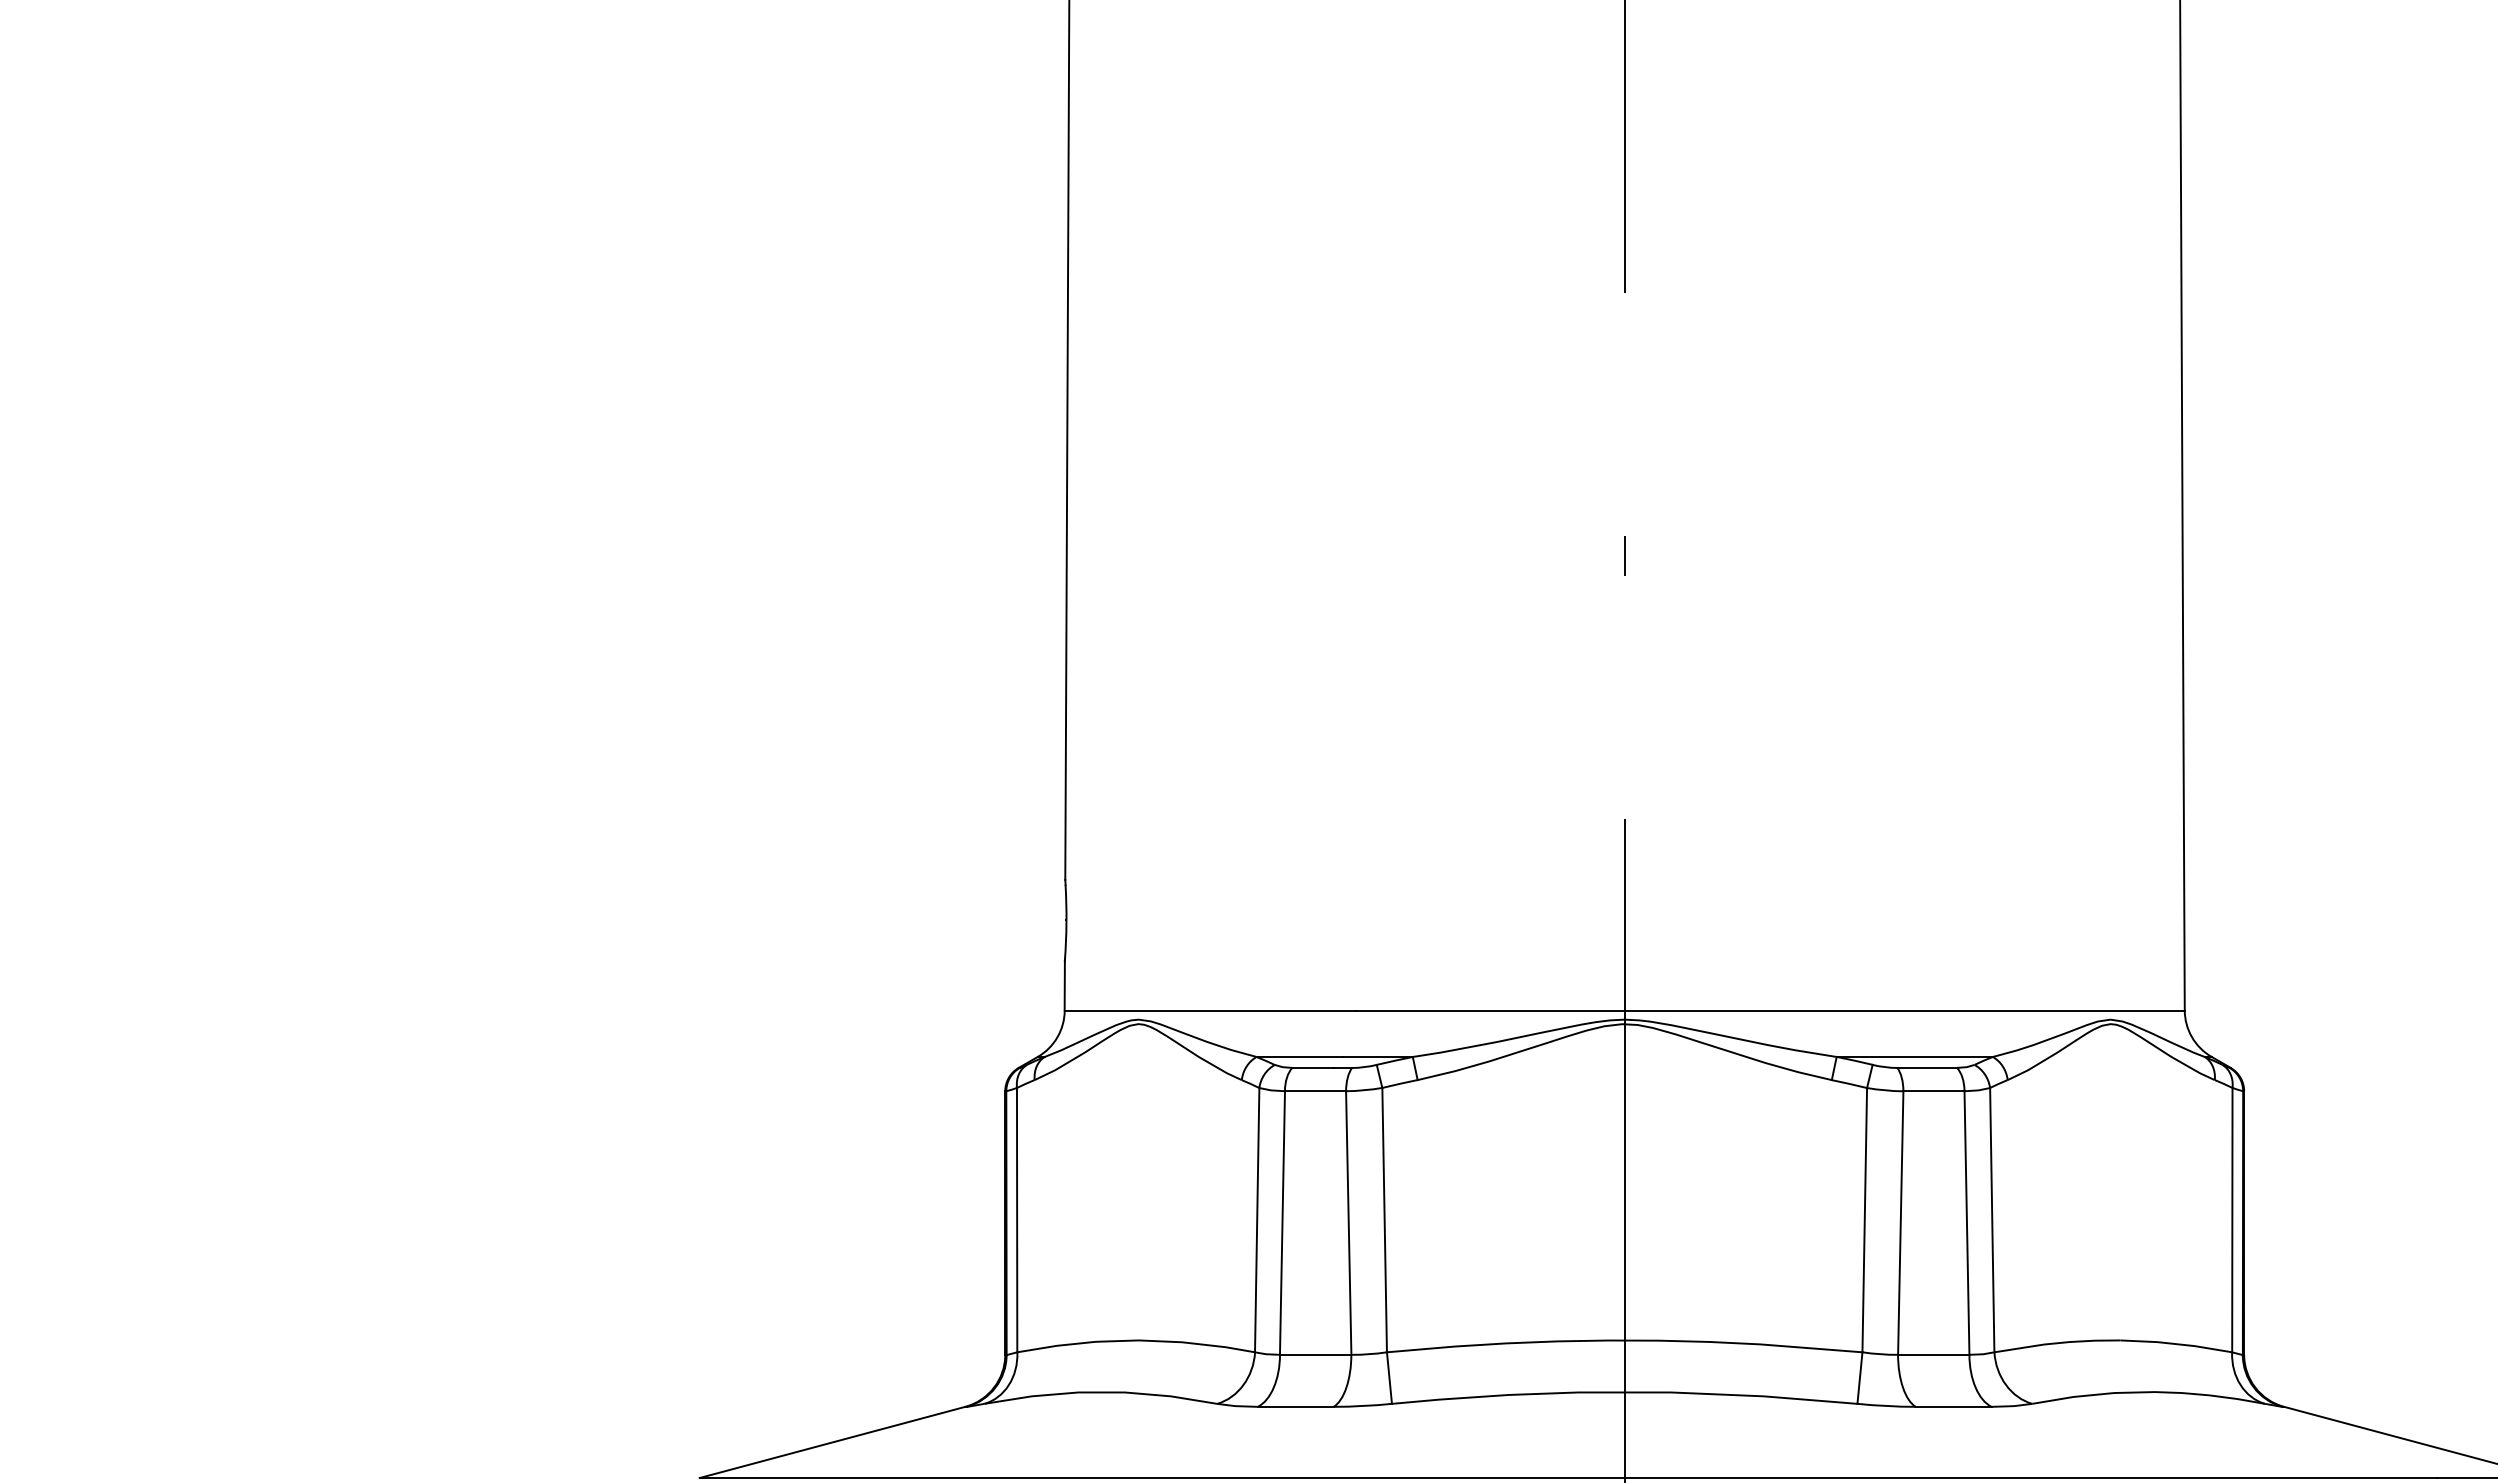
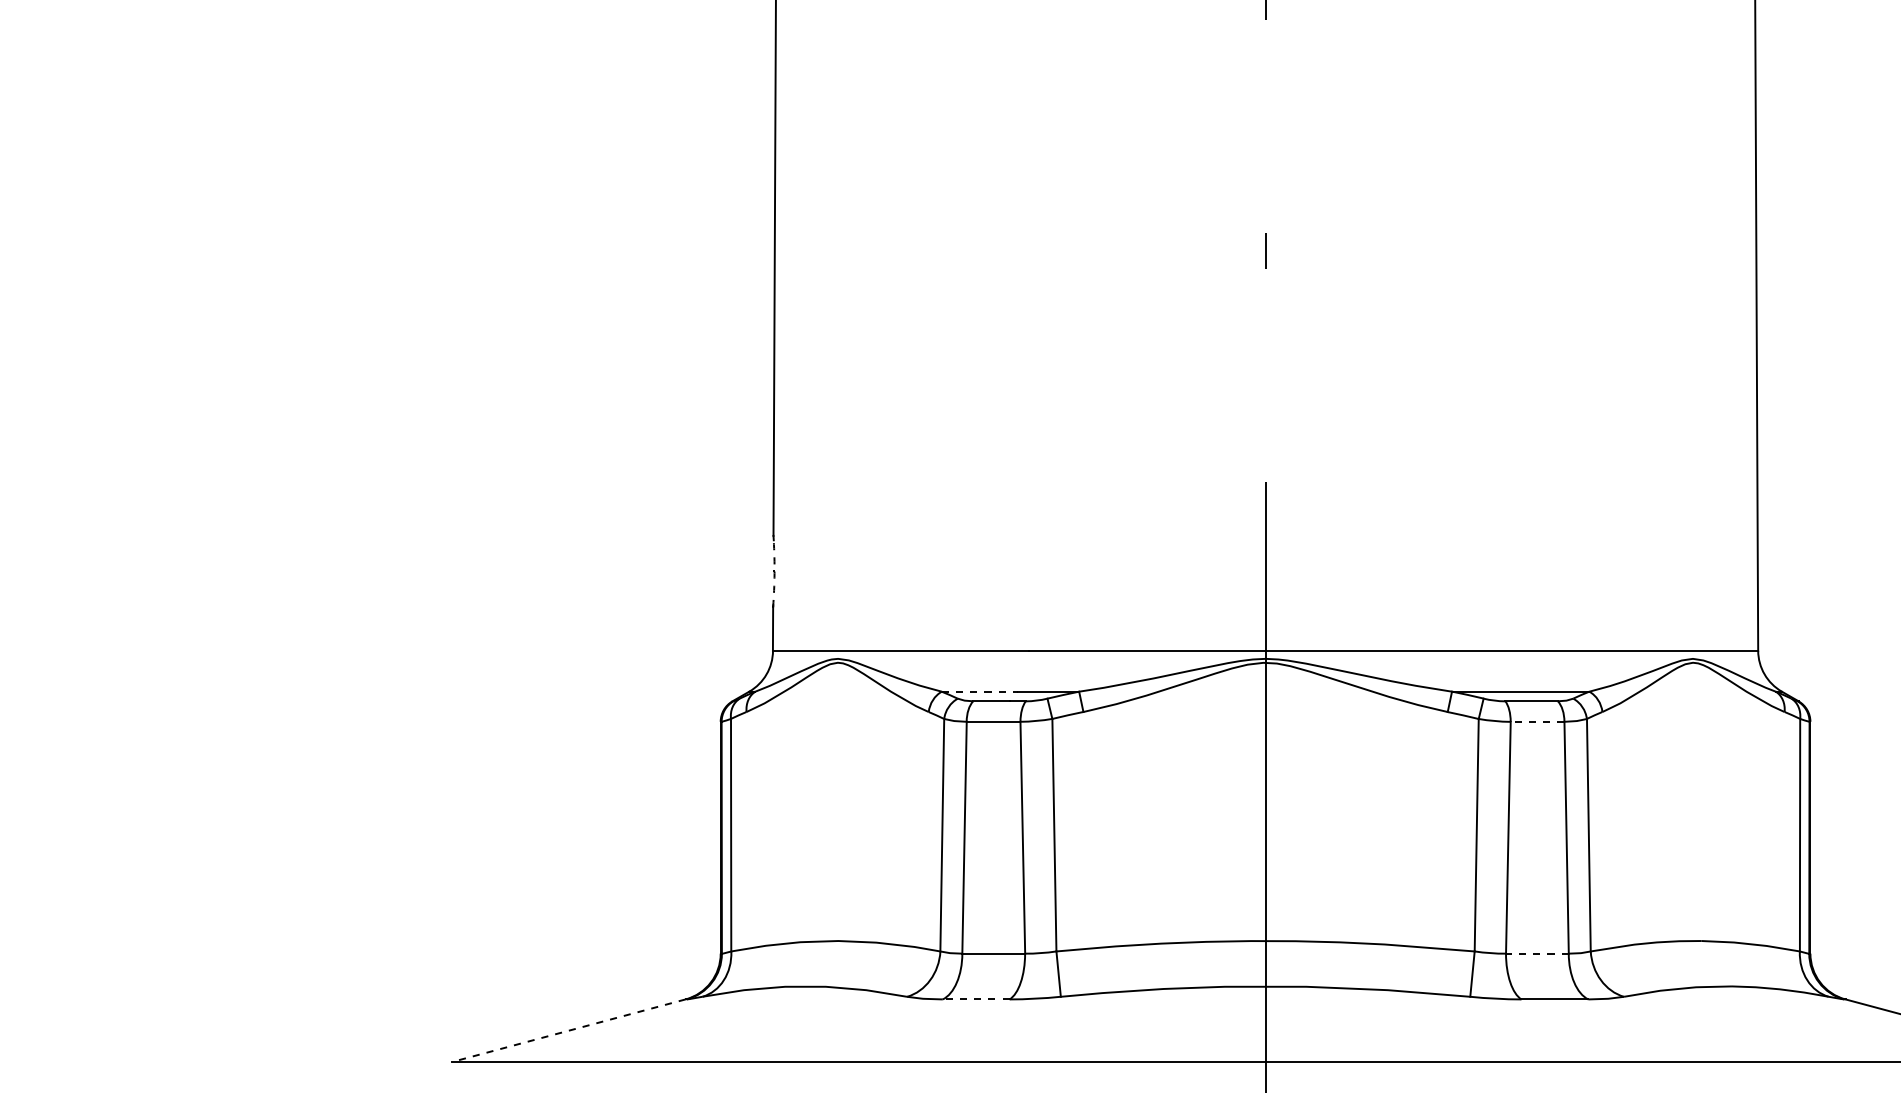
arc: (1066, 922) -> (774, 573), solid -> dashed
line: (1300, 1056) -> (980, 691), solid -> dashed
line: (1933, 1091) -> (1537, 722), solid -> dashed
line: (1933, 1354) -> (1537, 953), solid -> dashed
line: (1295, 1406) -> (975, 999), solid -> dashed
line: (832, 1442) -> (568, 1030), solid -> dashed

